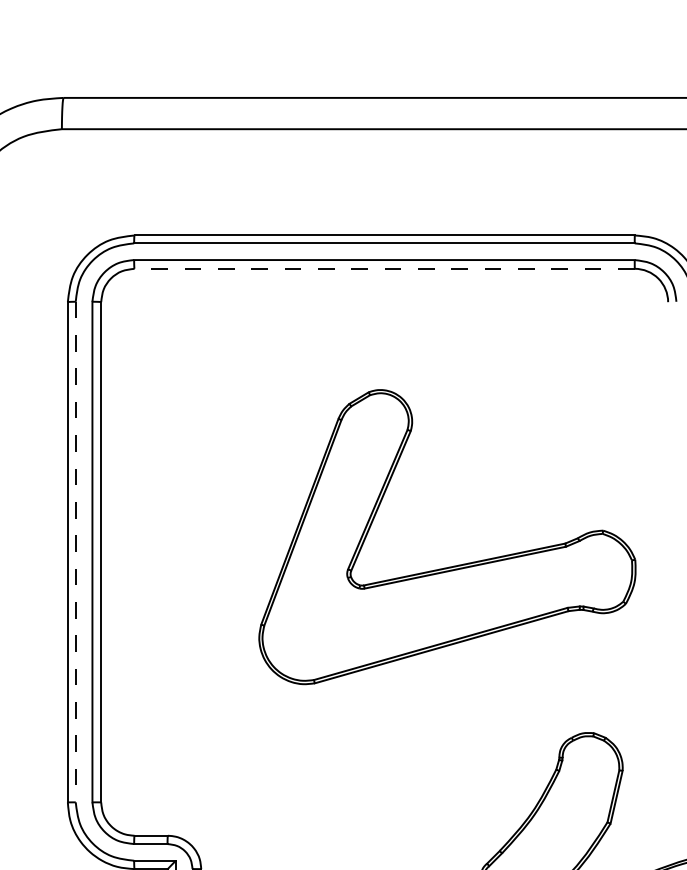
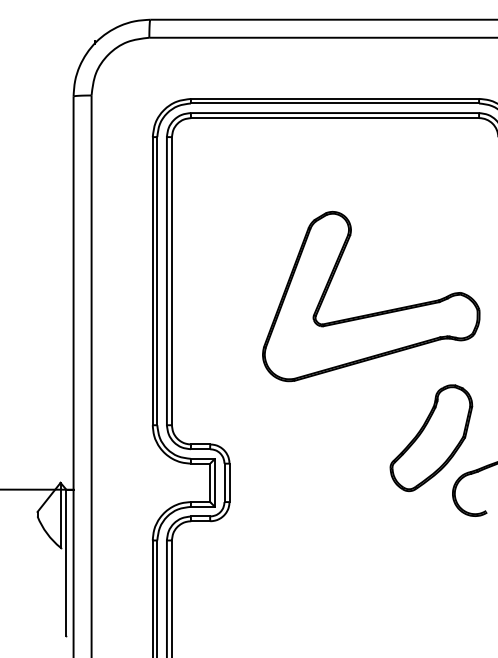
line: (385, 269) -> (335, 118), dashed -> solid
line: (76, 552) -> (157, 281), dashed -> solid
part: (453, 564) -> (374, 312), moved

